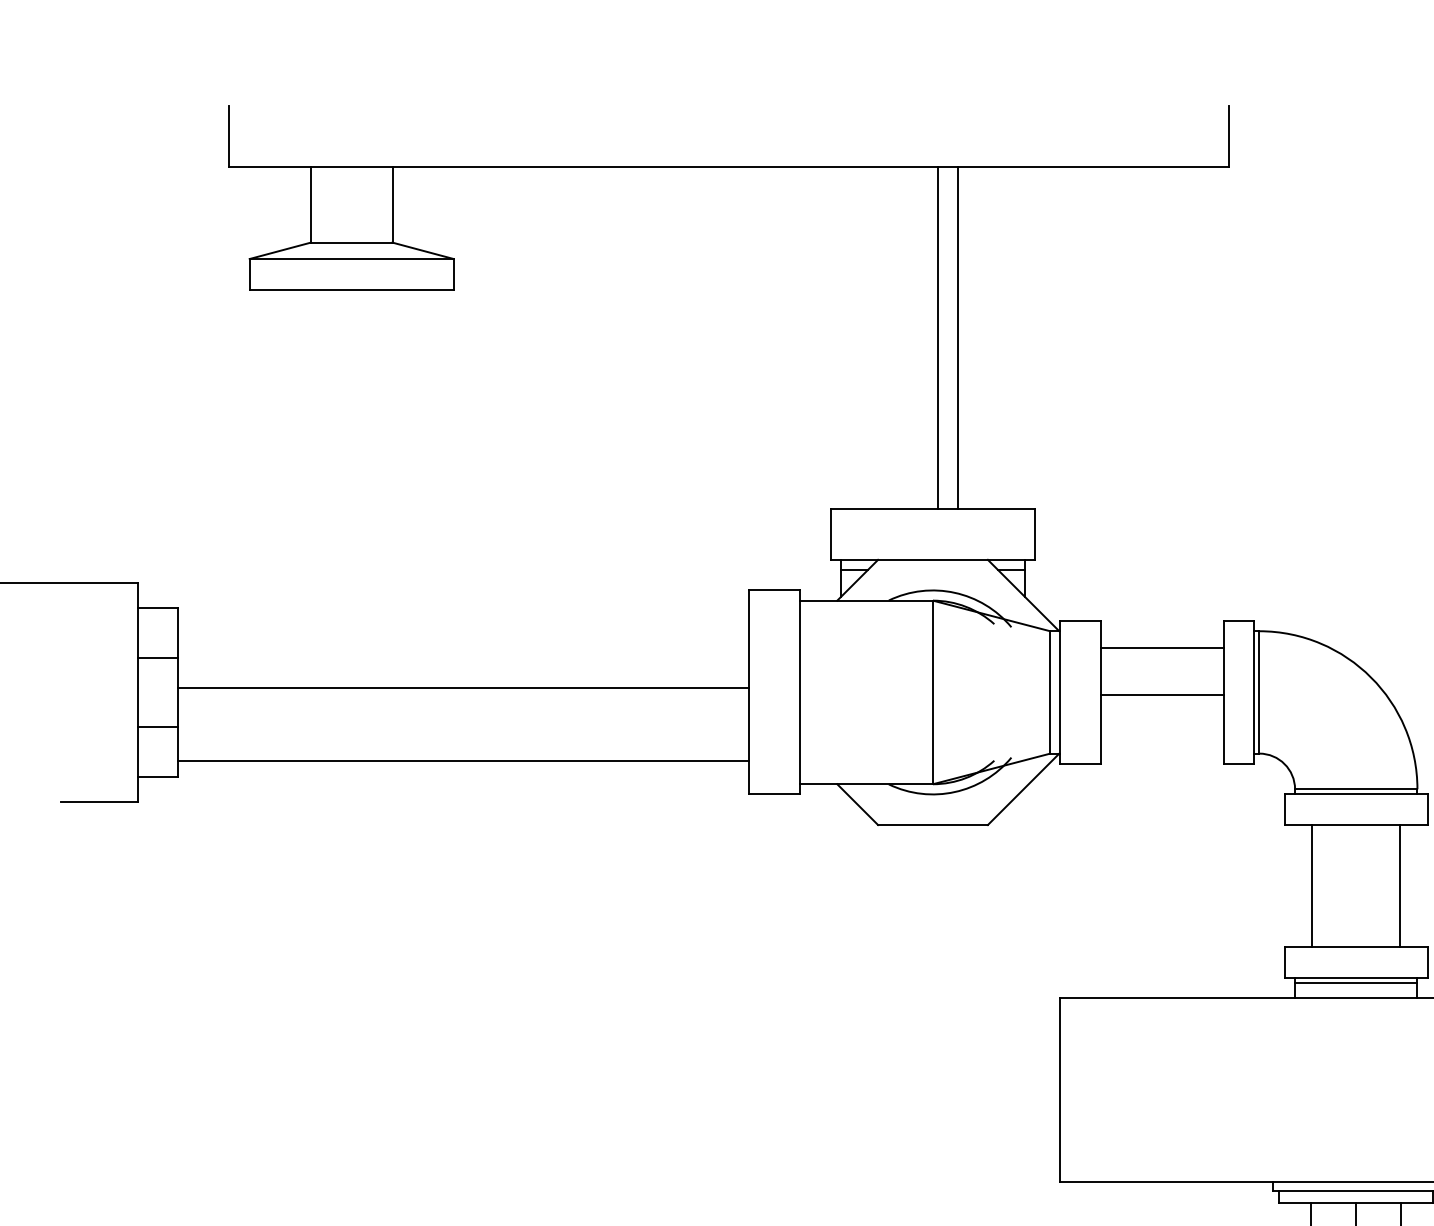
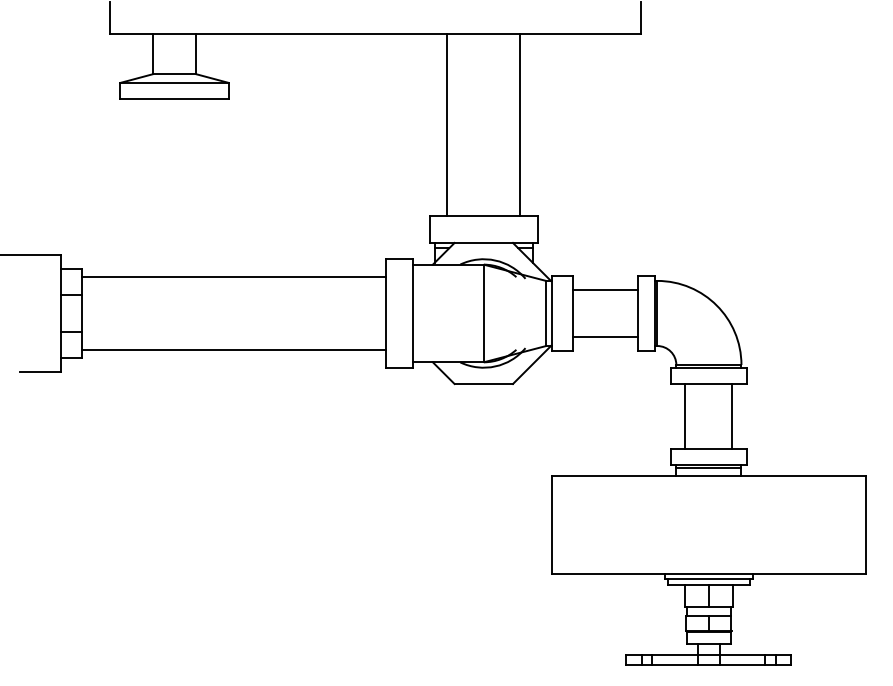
line: (938, 337) -> (447, 124), moved
line: (958, 337) -> (520, 124), moved
line: (464, 688) -> (234, 277), moved
line: (1161, 694) -> (605, 336), moved

